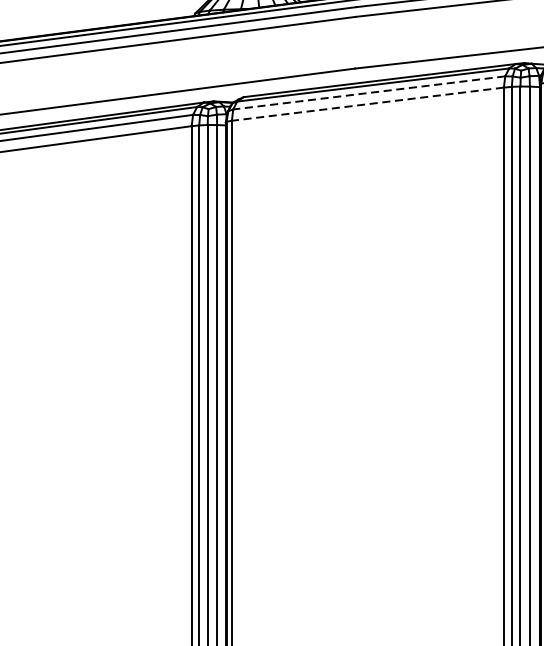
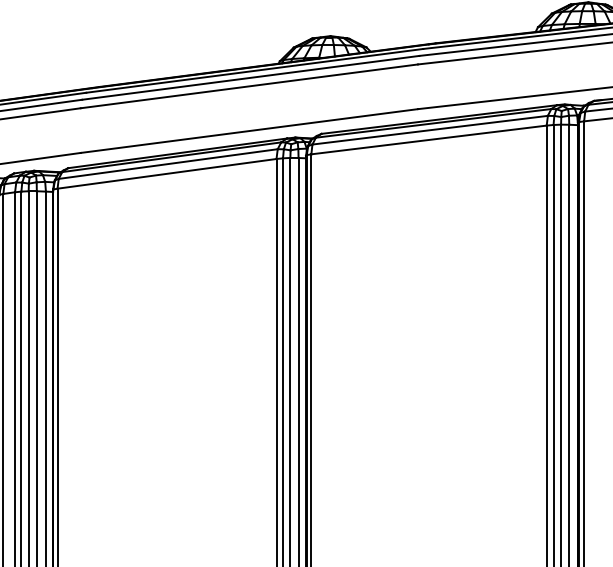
line: (369, 93) -> (430, 130), dashed -> solid
line: (368, 103) -> (429, 139), dashed -> solid

